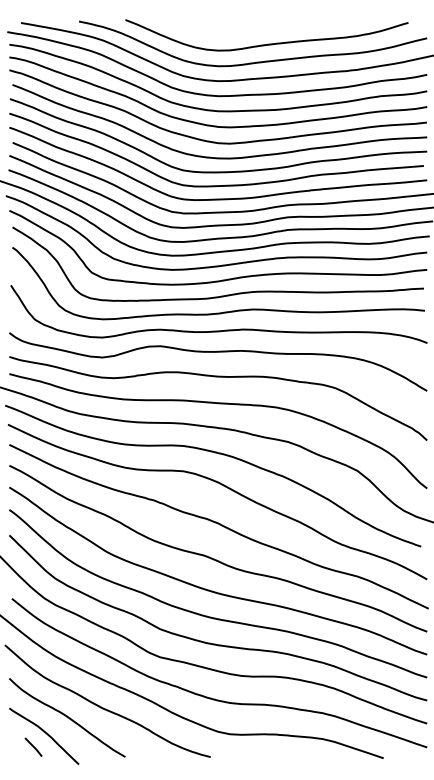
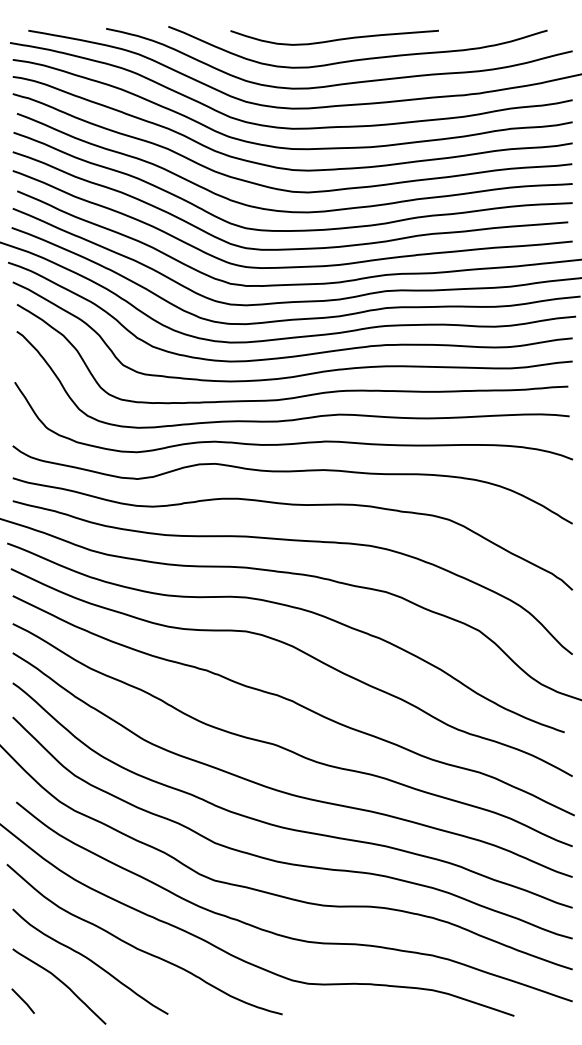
curve: (249, 29) -> (334, 39), added
line: (33, 746) -> (22, 1000), moved

